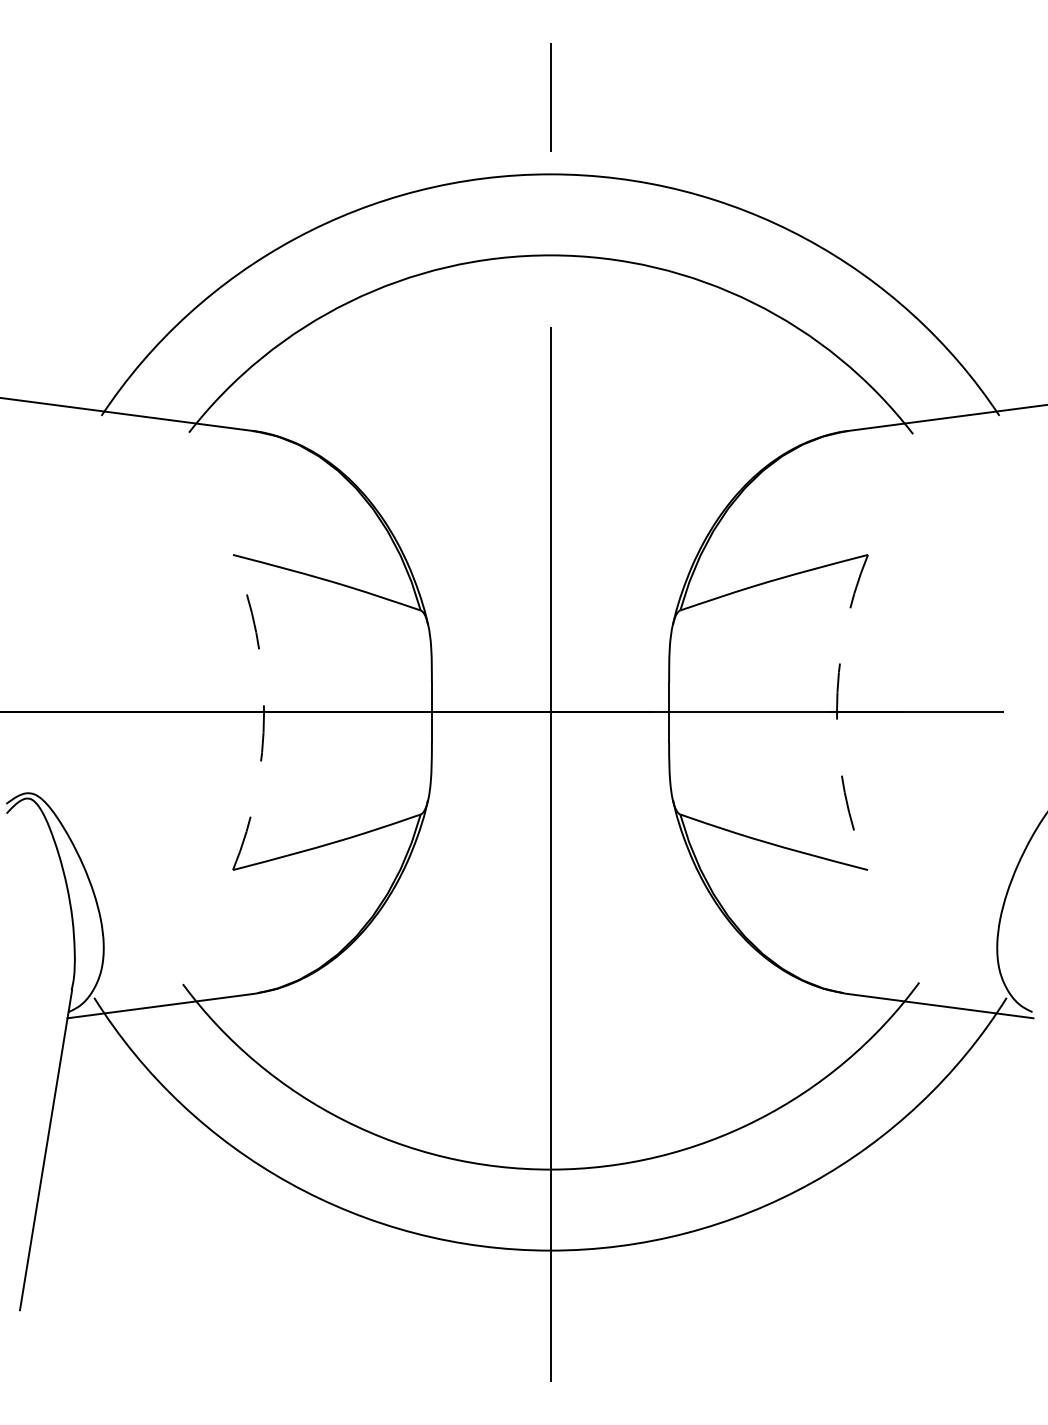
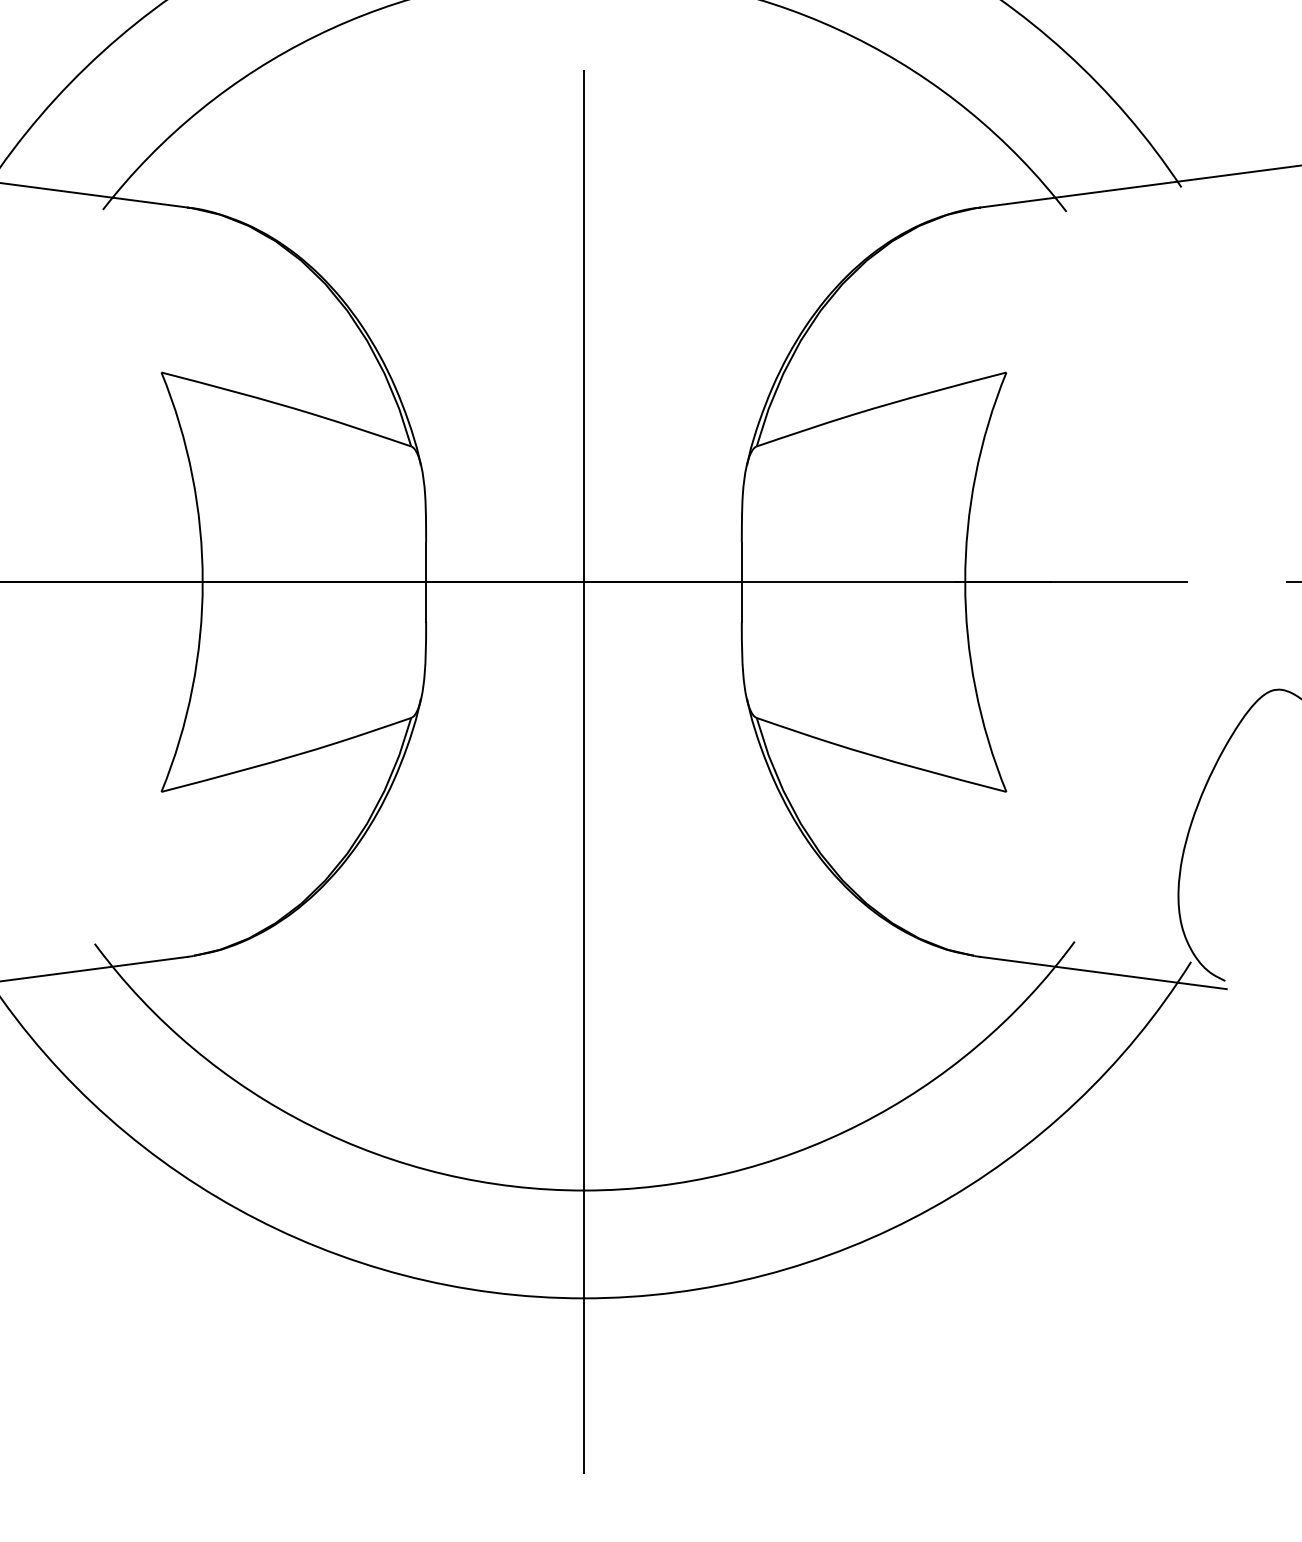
arc: (264, 712) -> (203, 582), dashed -> solid
arc: (836, 712) -> (964, 582), dashed -> solid

